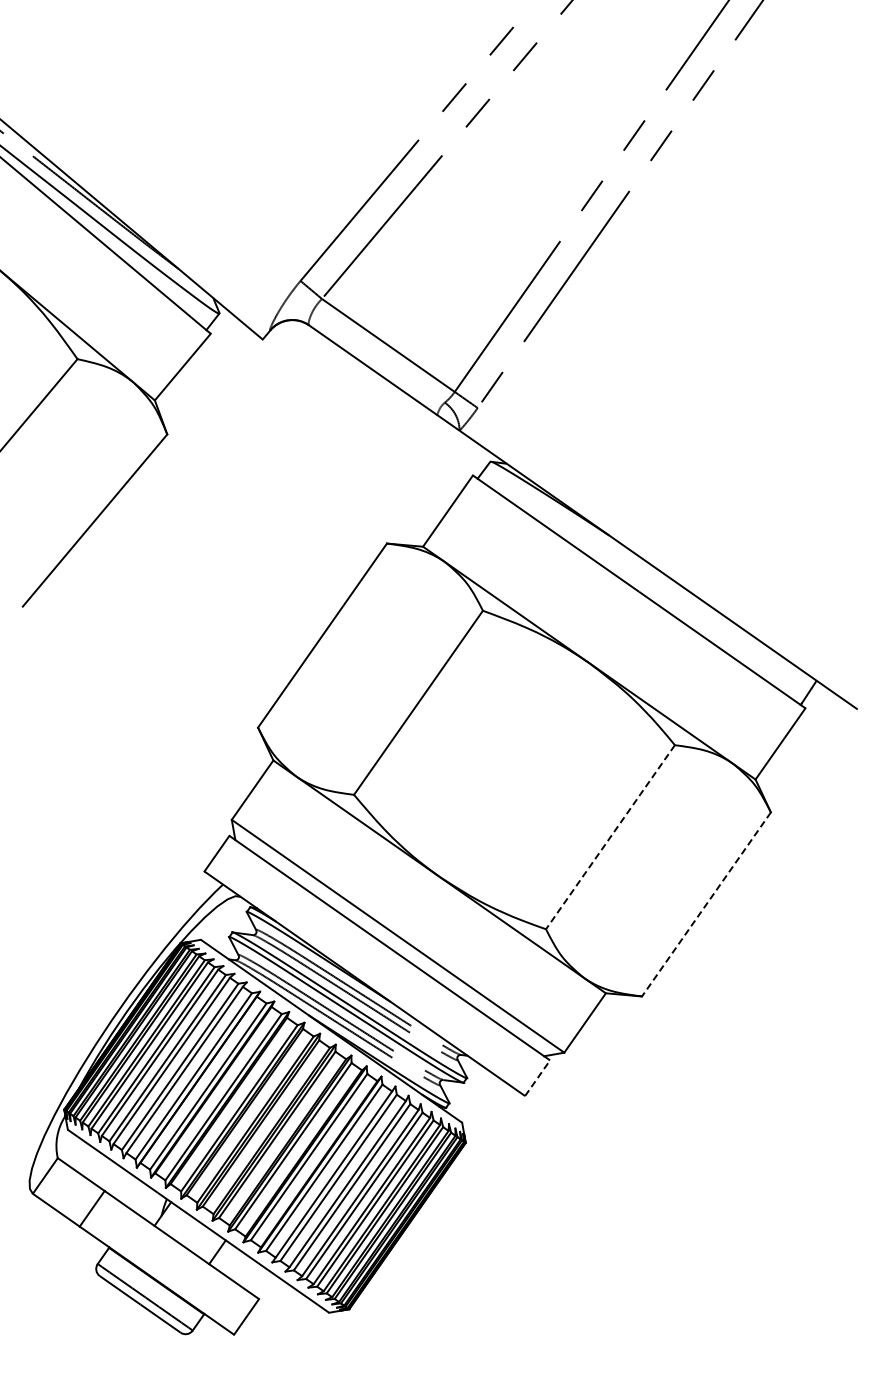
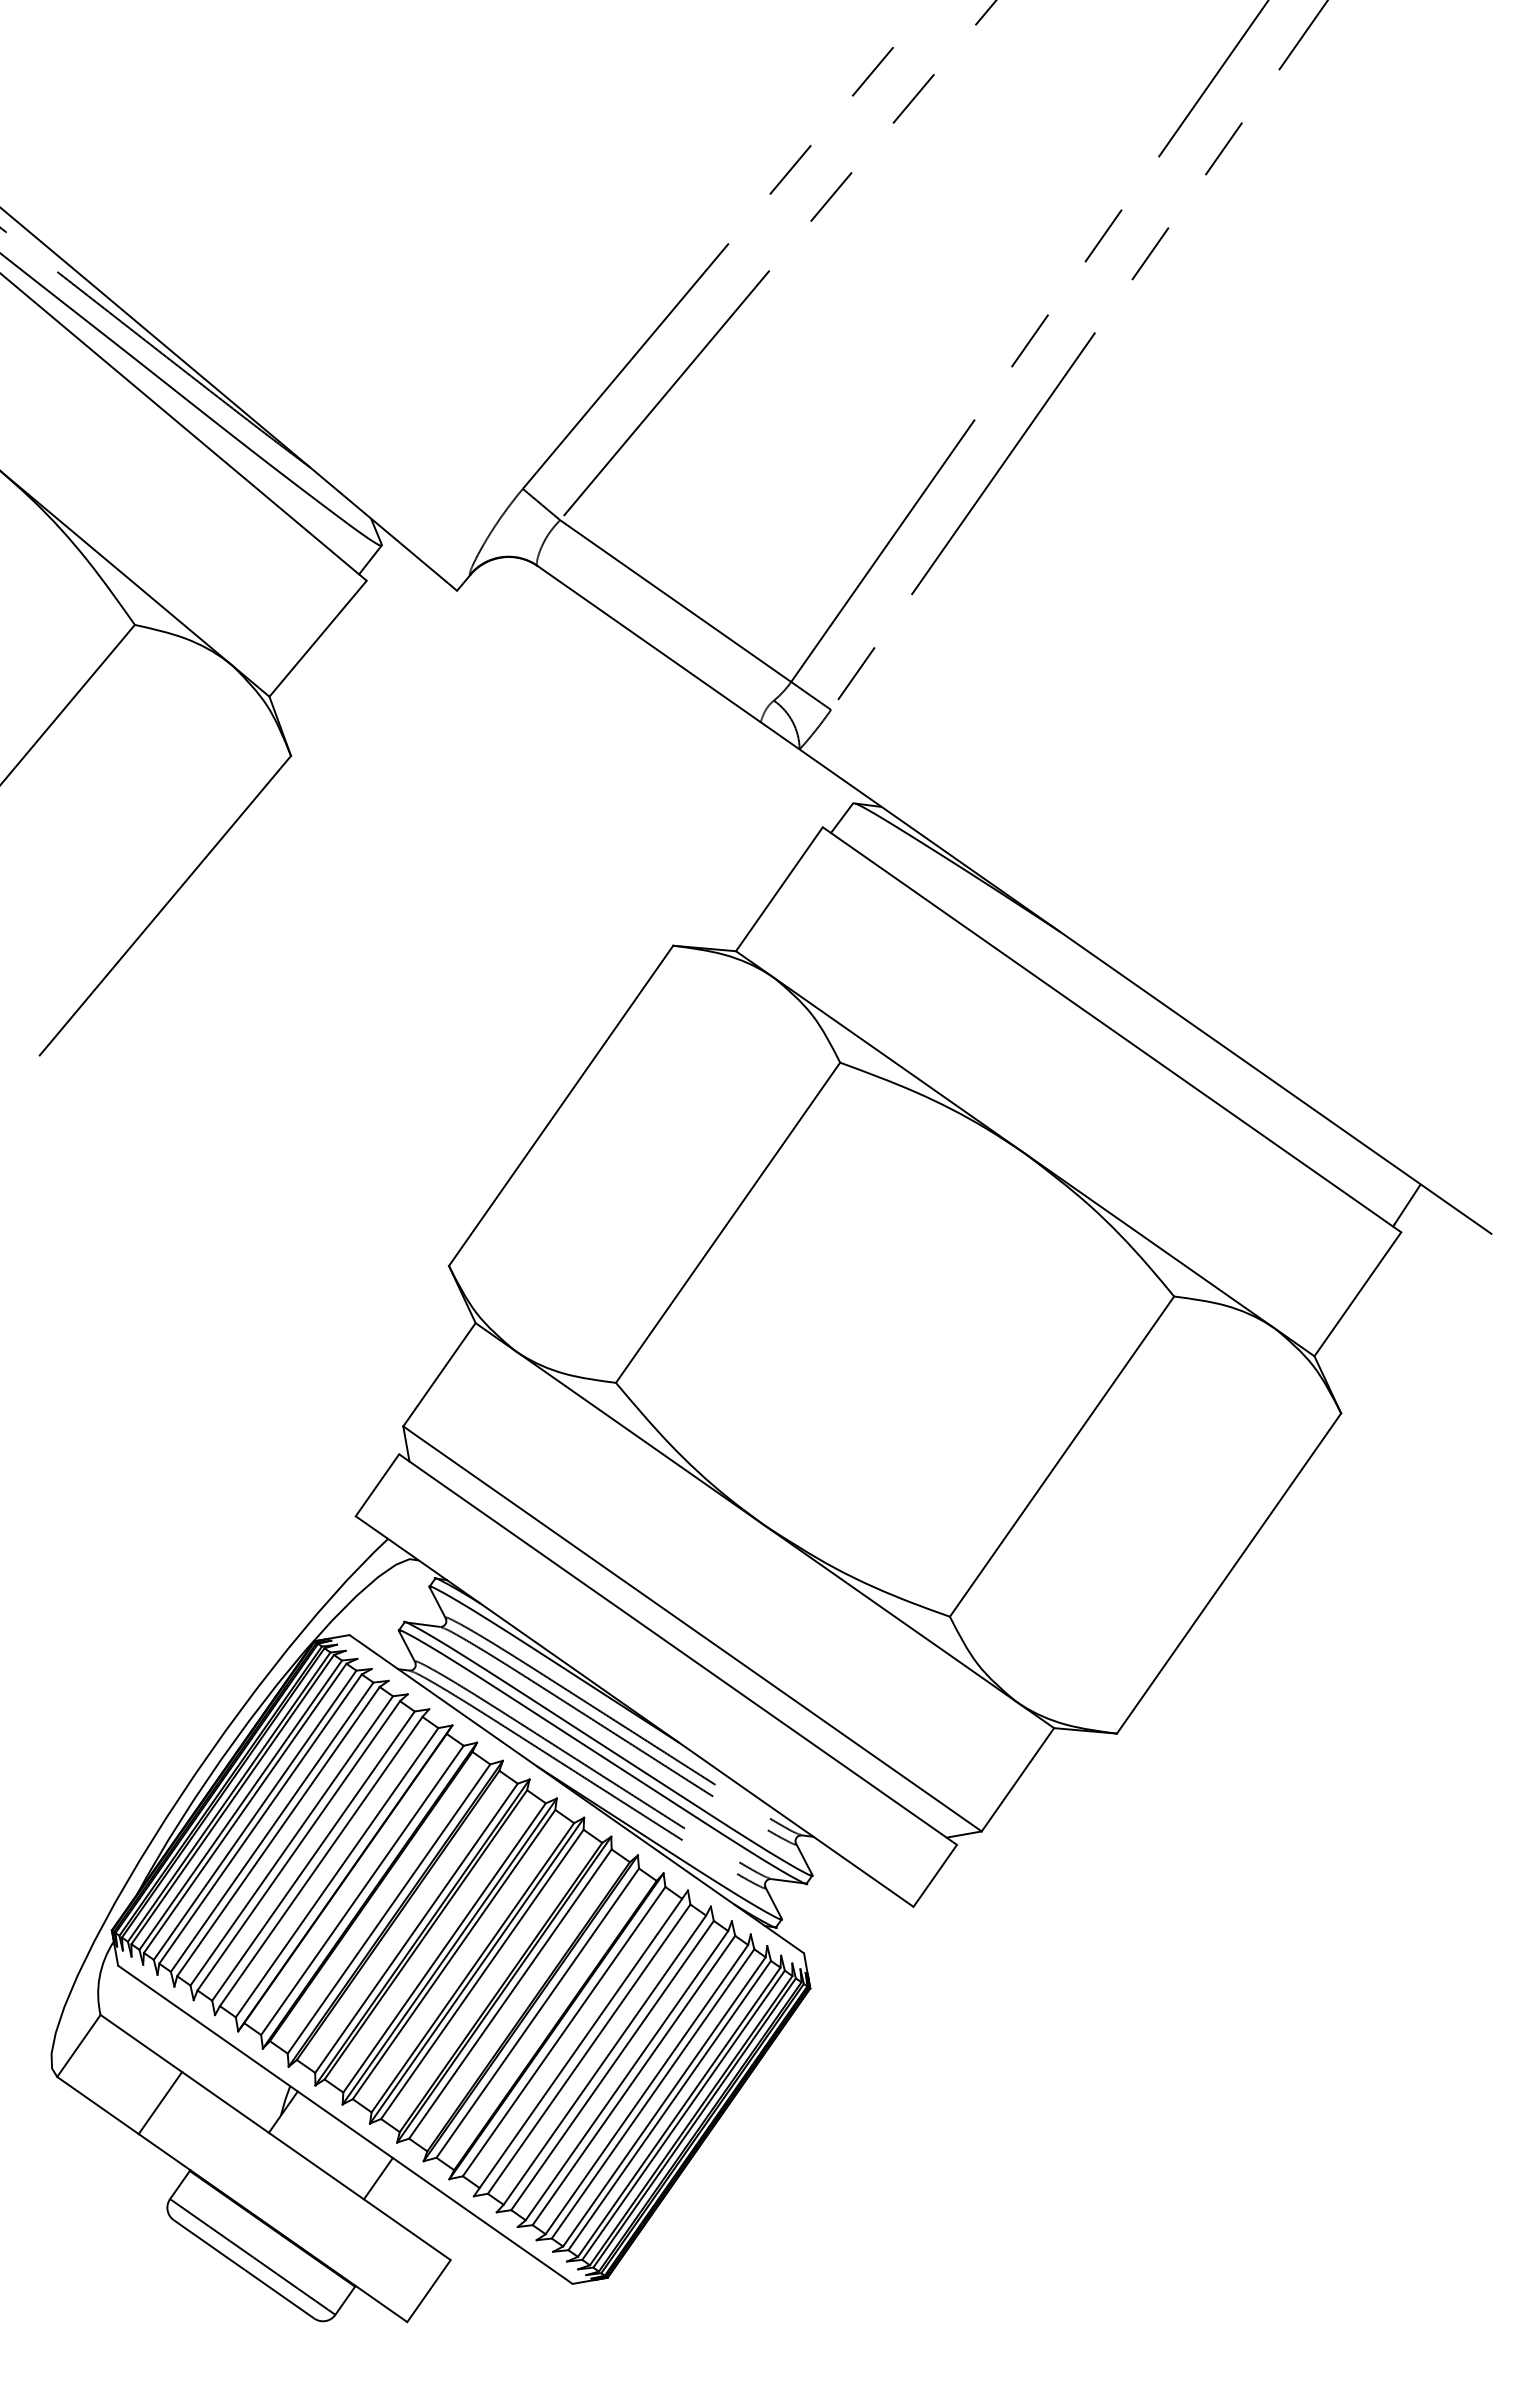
line: (610, 837) -> (1062, 1457), dashed -> solid
line: (706, 904) -> (1229, 1573), dashed -> solid
line: (537, 1078) -> (935, 1876), dashed -> solid

